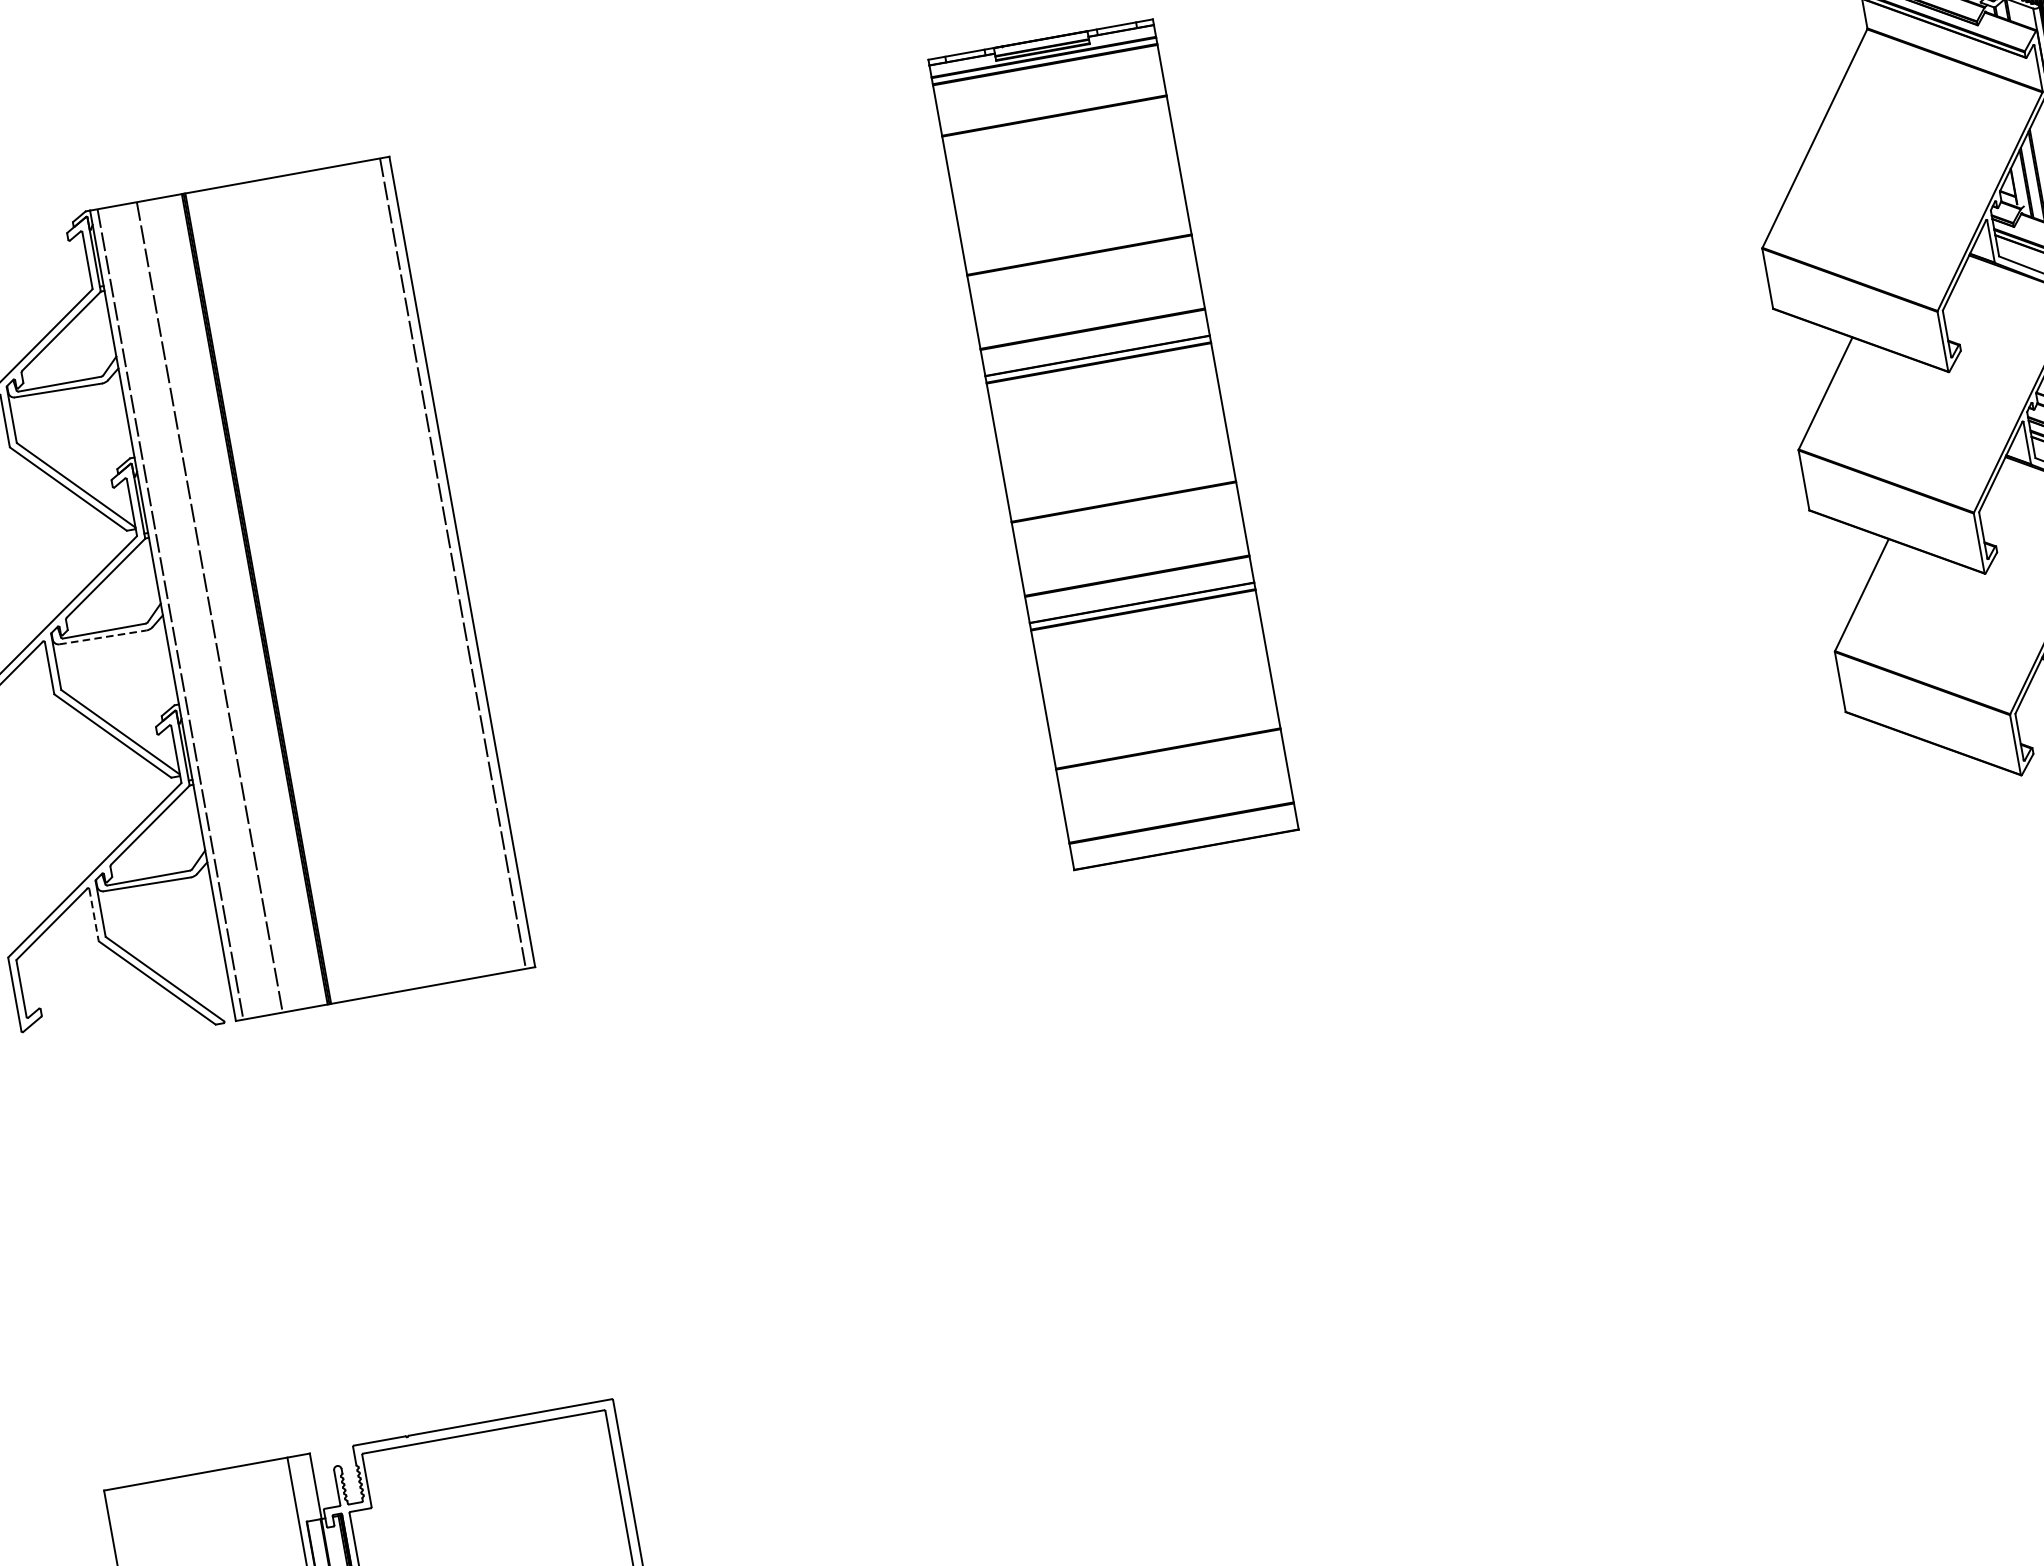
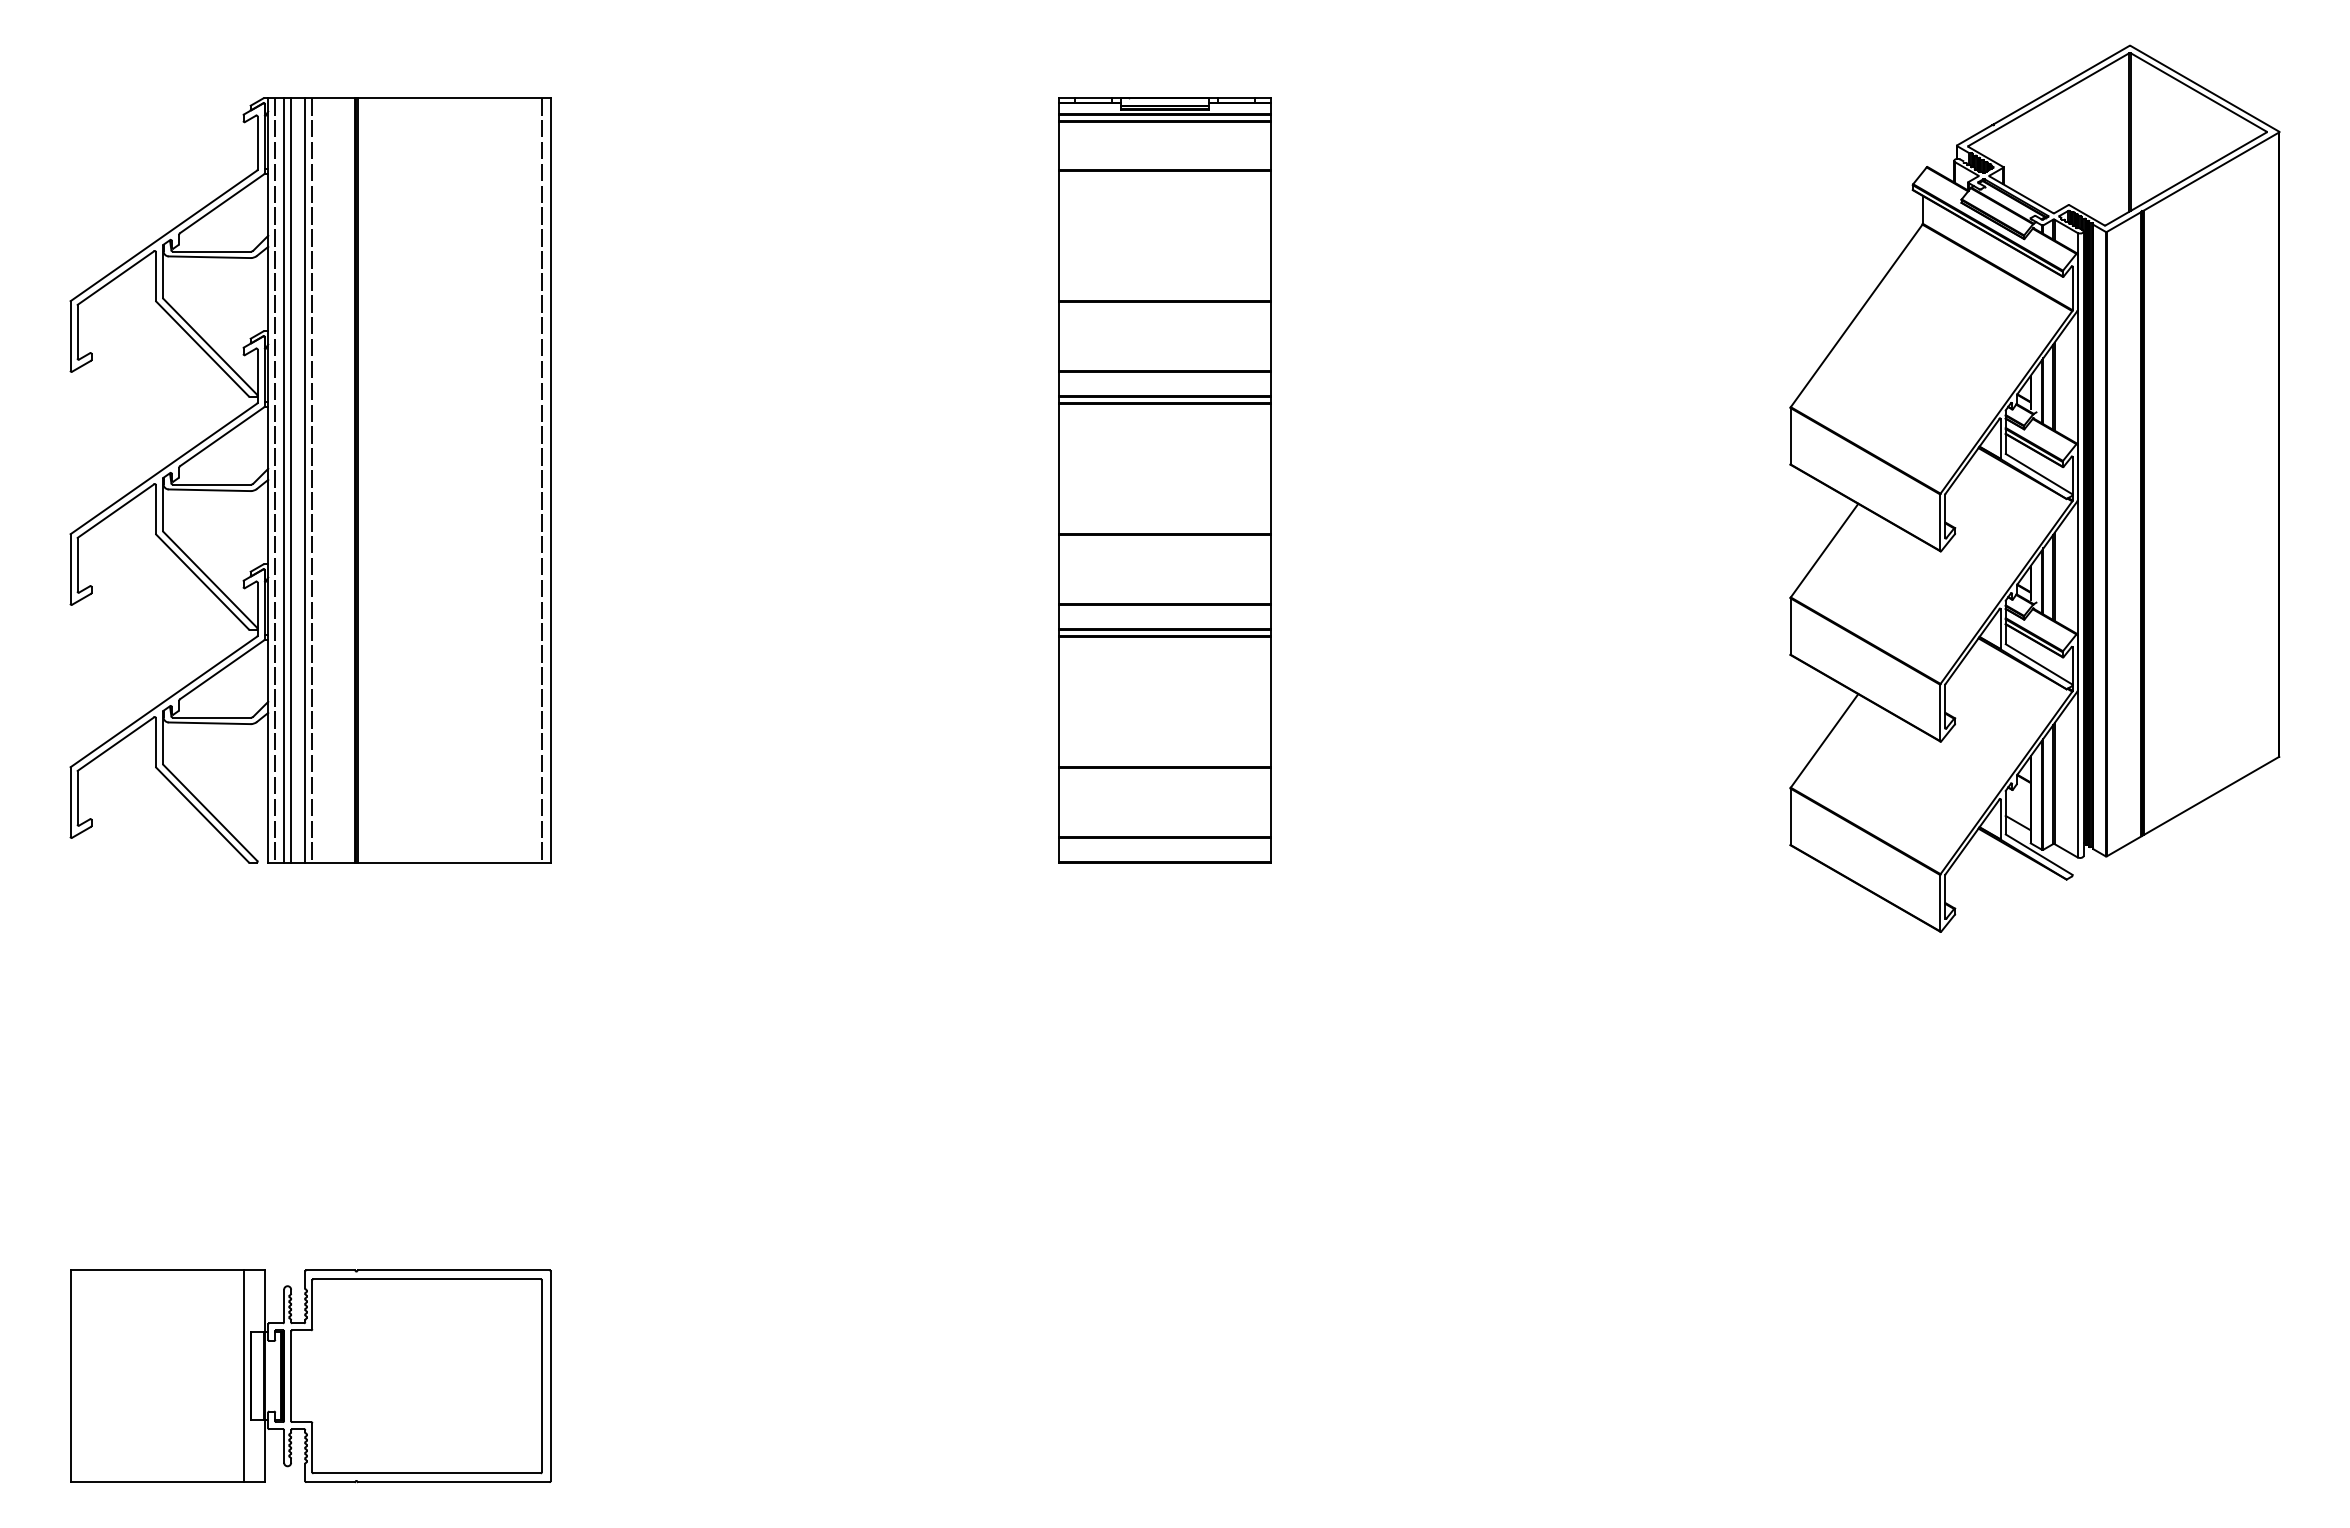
line: (202, 608) -> (305, 480), added
line: (187, 611) -> (291, 480), added
line: (180, 612) -> (284, 480), added
line: (102, 637) -> (209, 490), dashed -> solid
line: (93, 916) -> (155, 743), dashed -> solid

